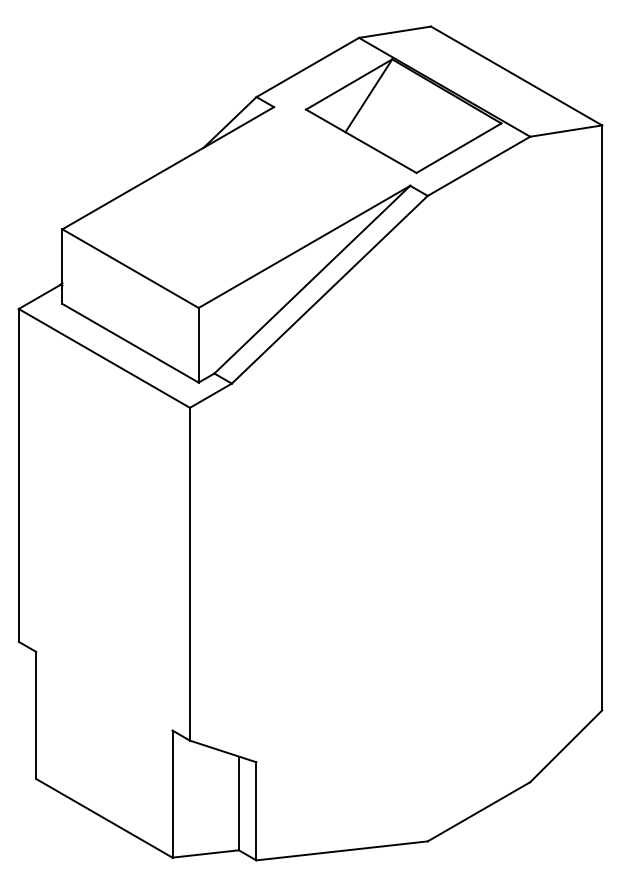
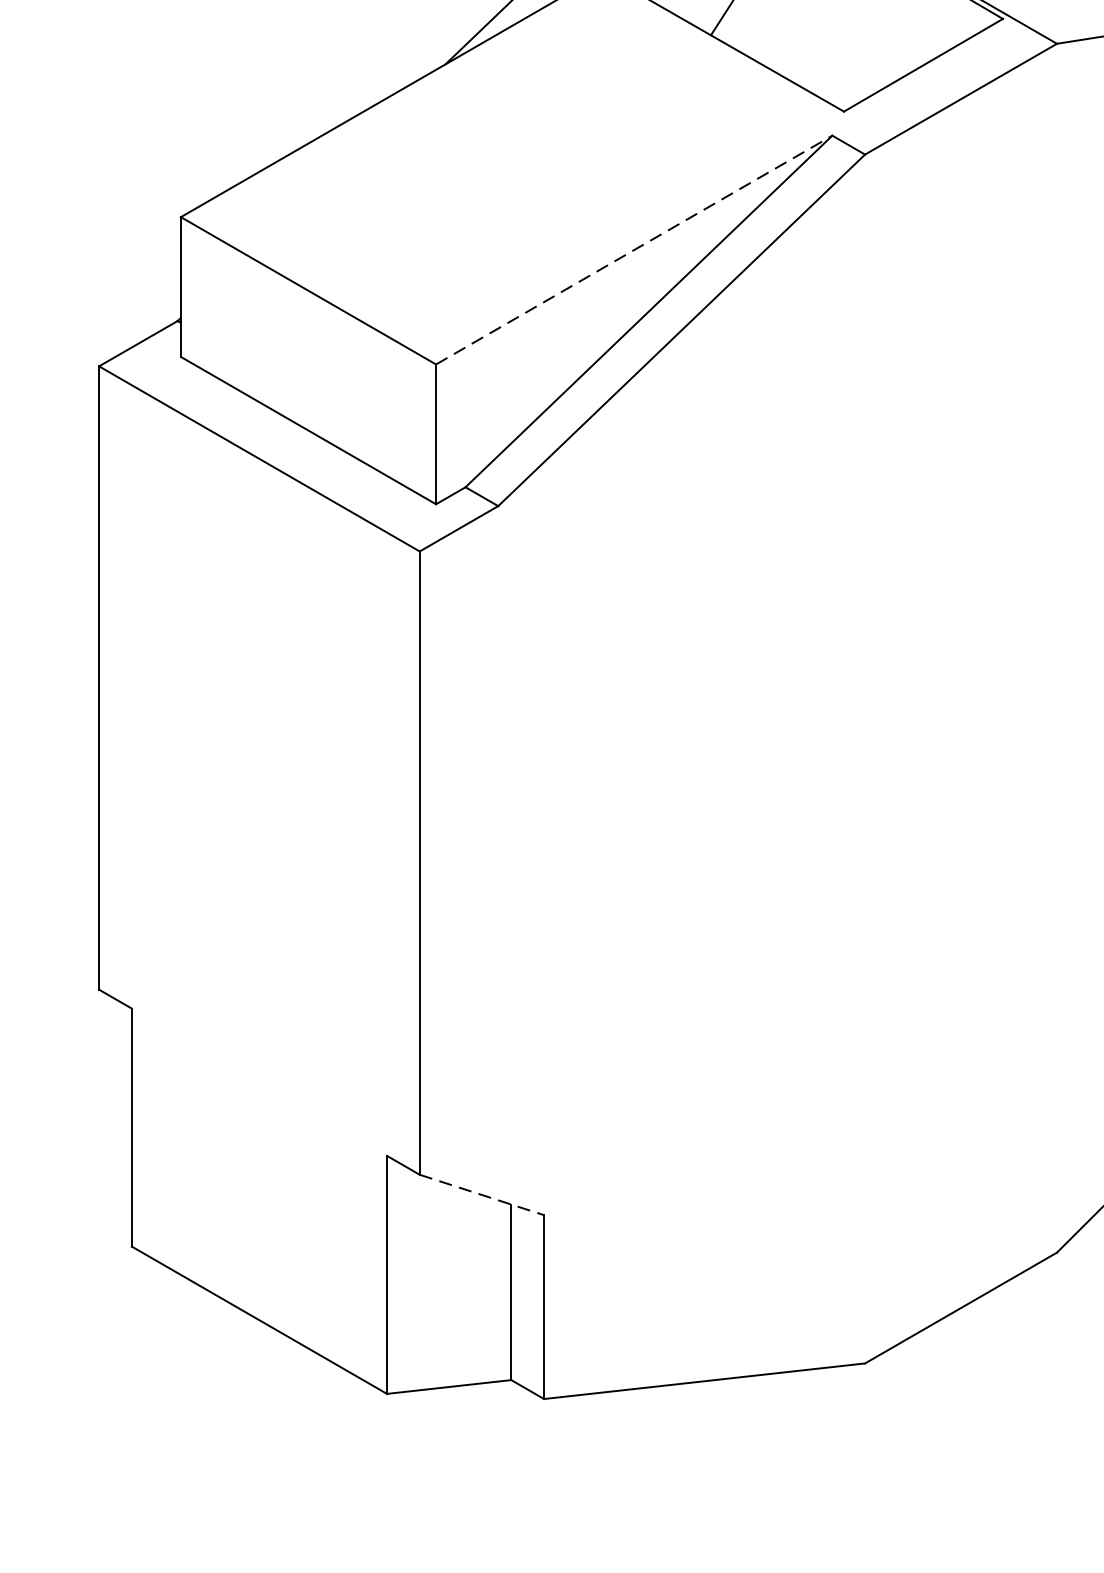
line: (304, 246) -> (634, 249), solid -> dashed
line: (223, 751) -> (482, 1195), solid -> dashed

